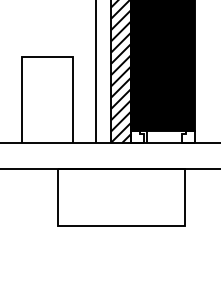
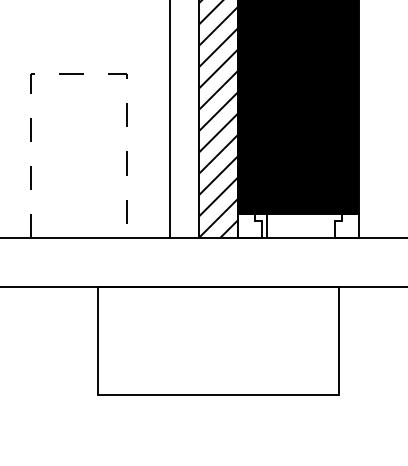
line: (47, 56) -> (79, 74), solid -> dashed

